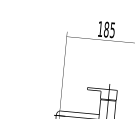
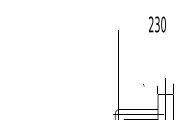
text: (106, 29) -> (157, 24), 185 -> 230

